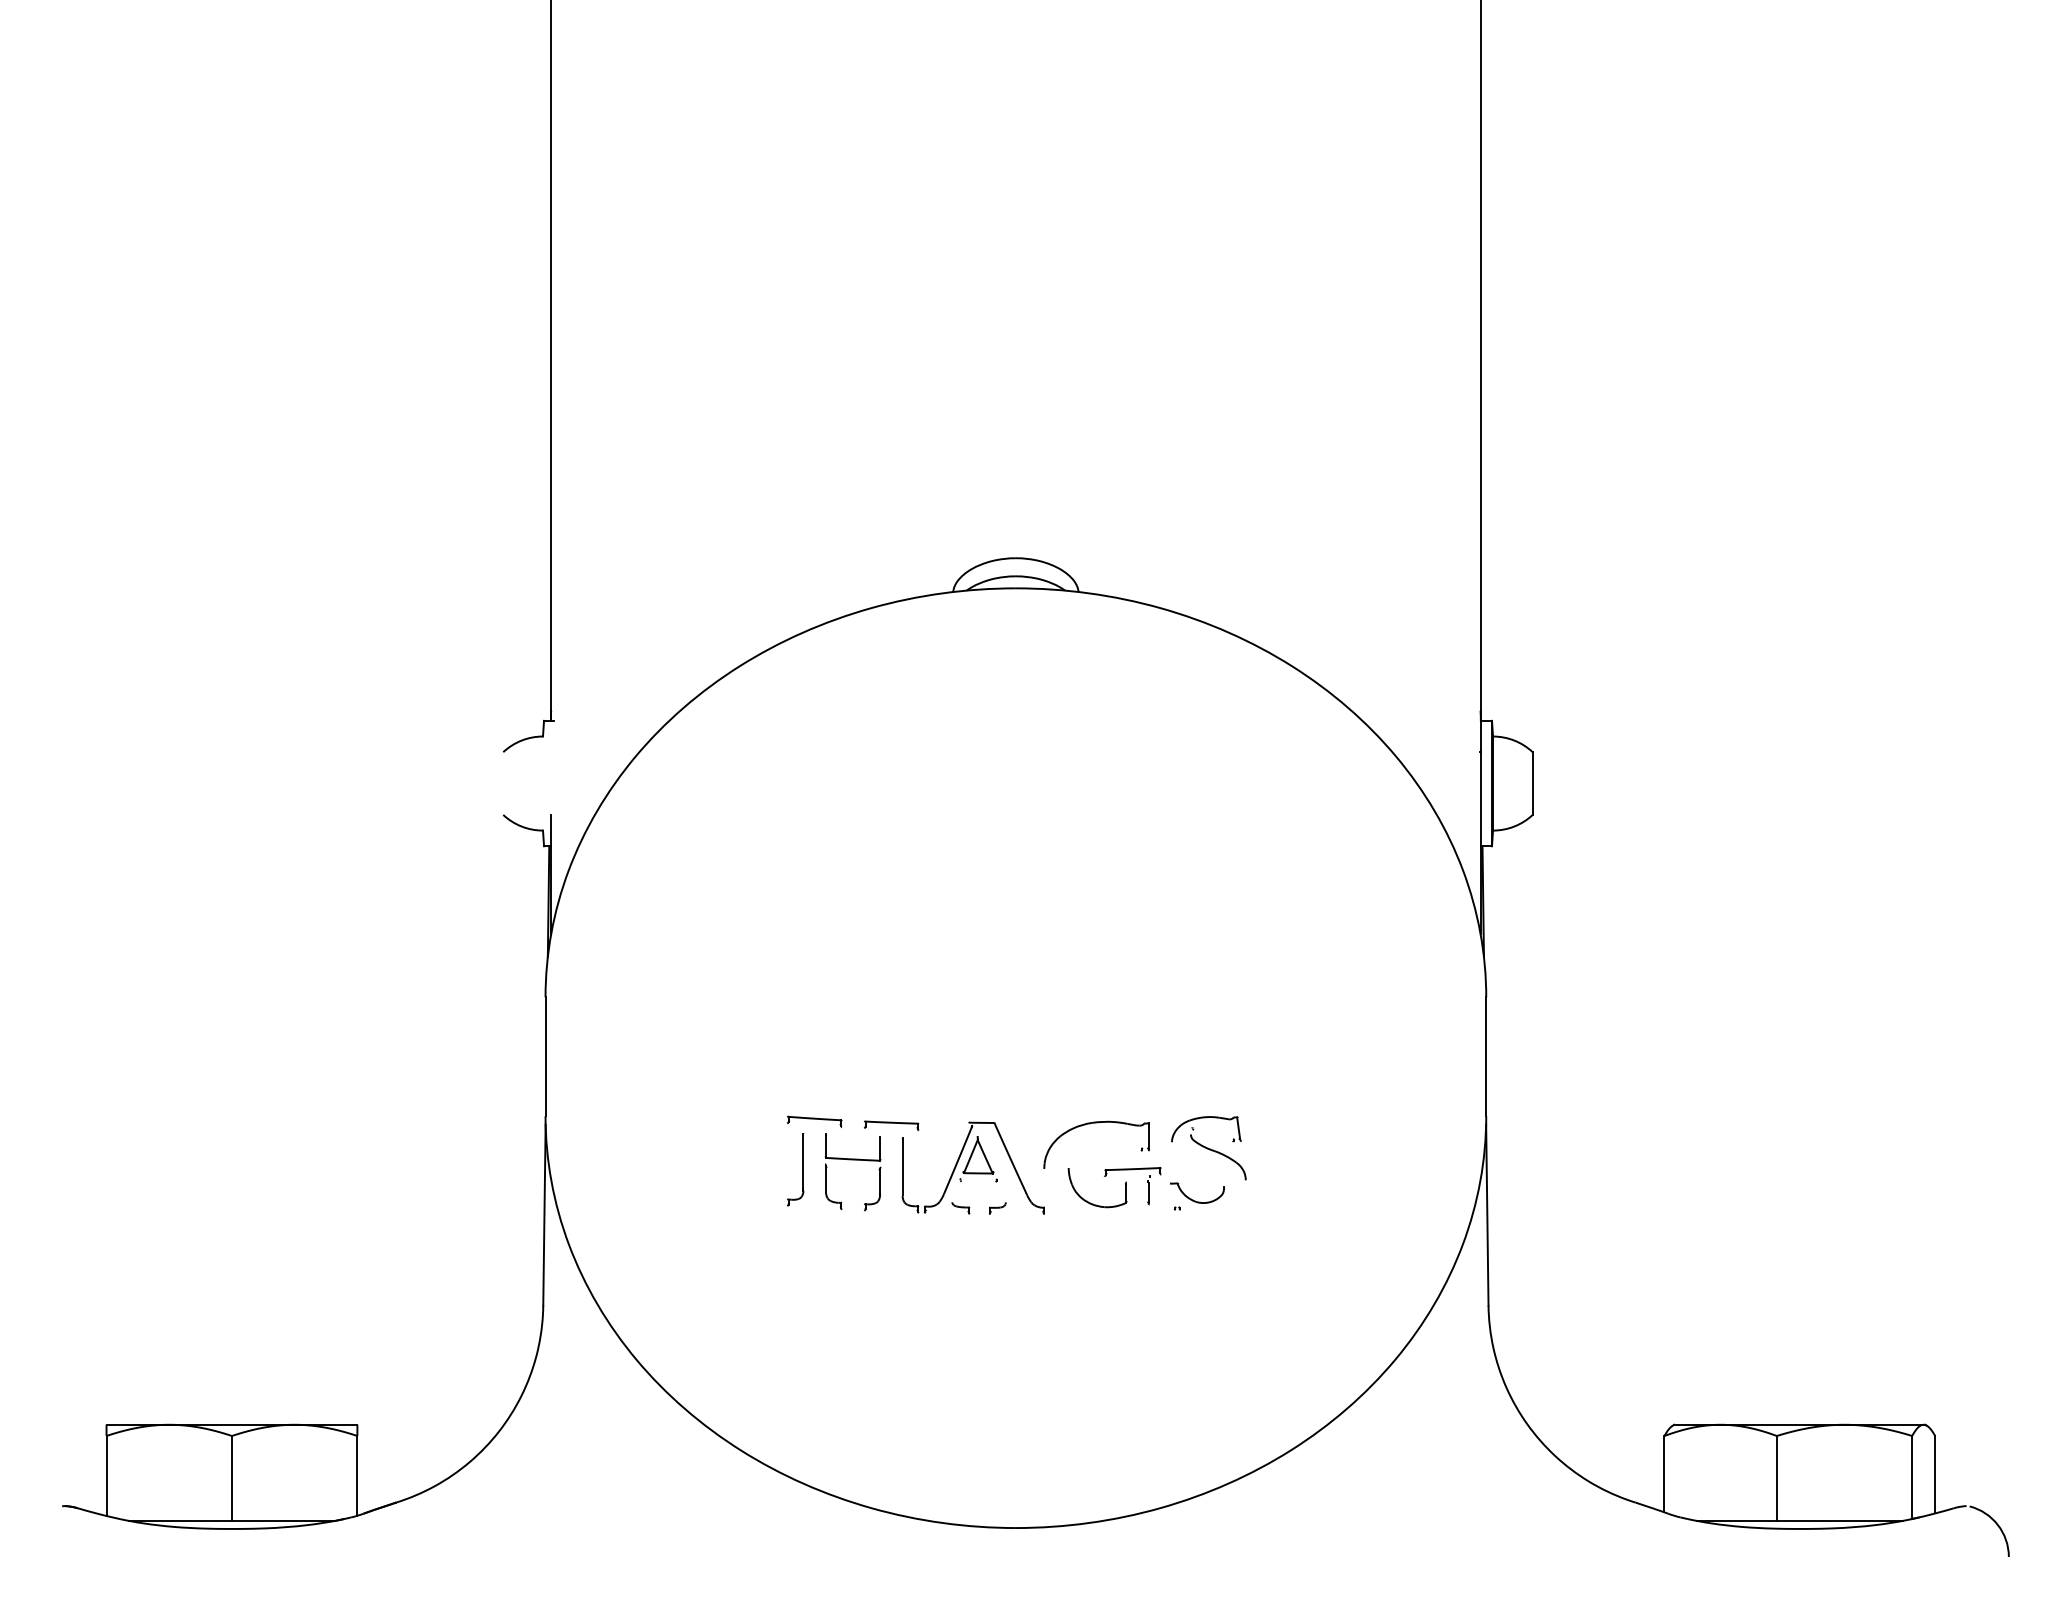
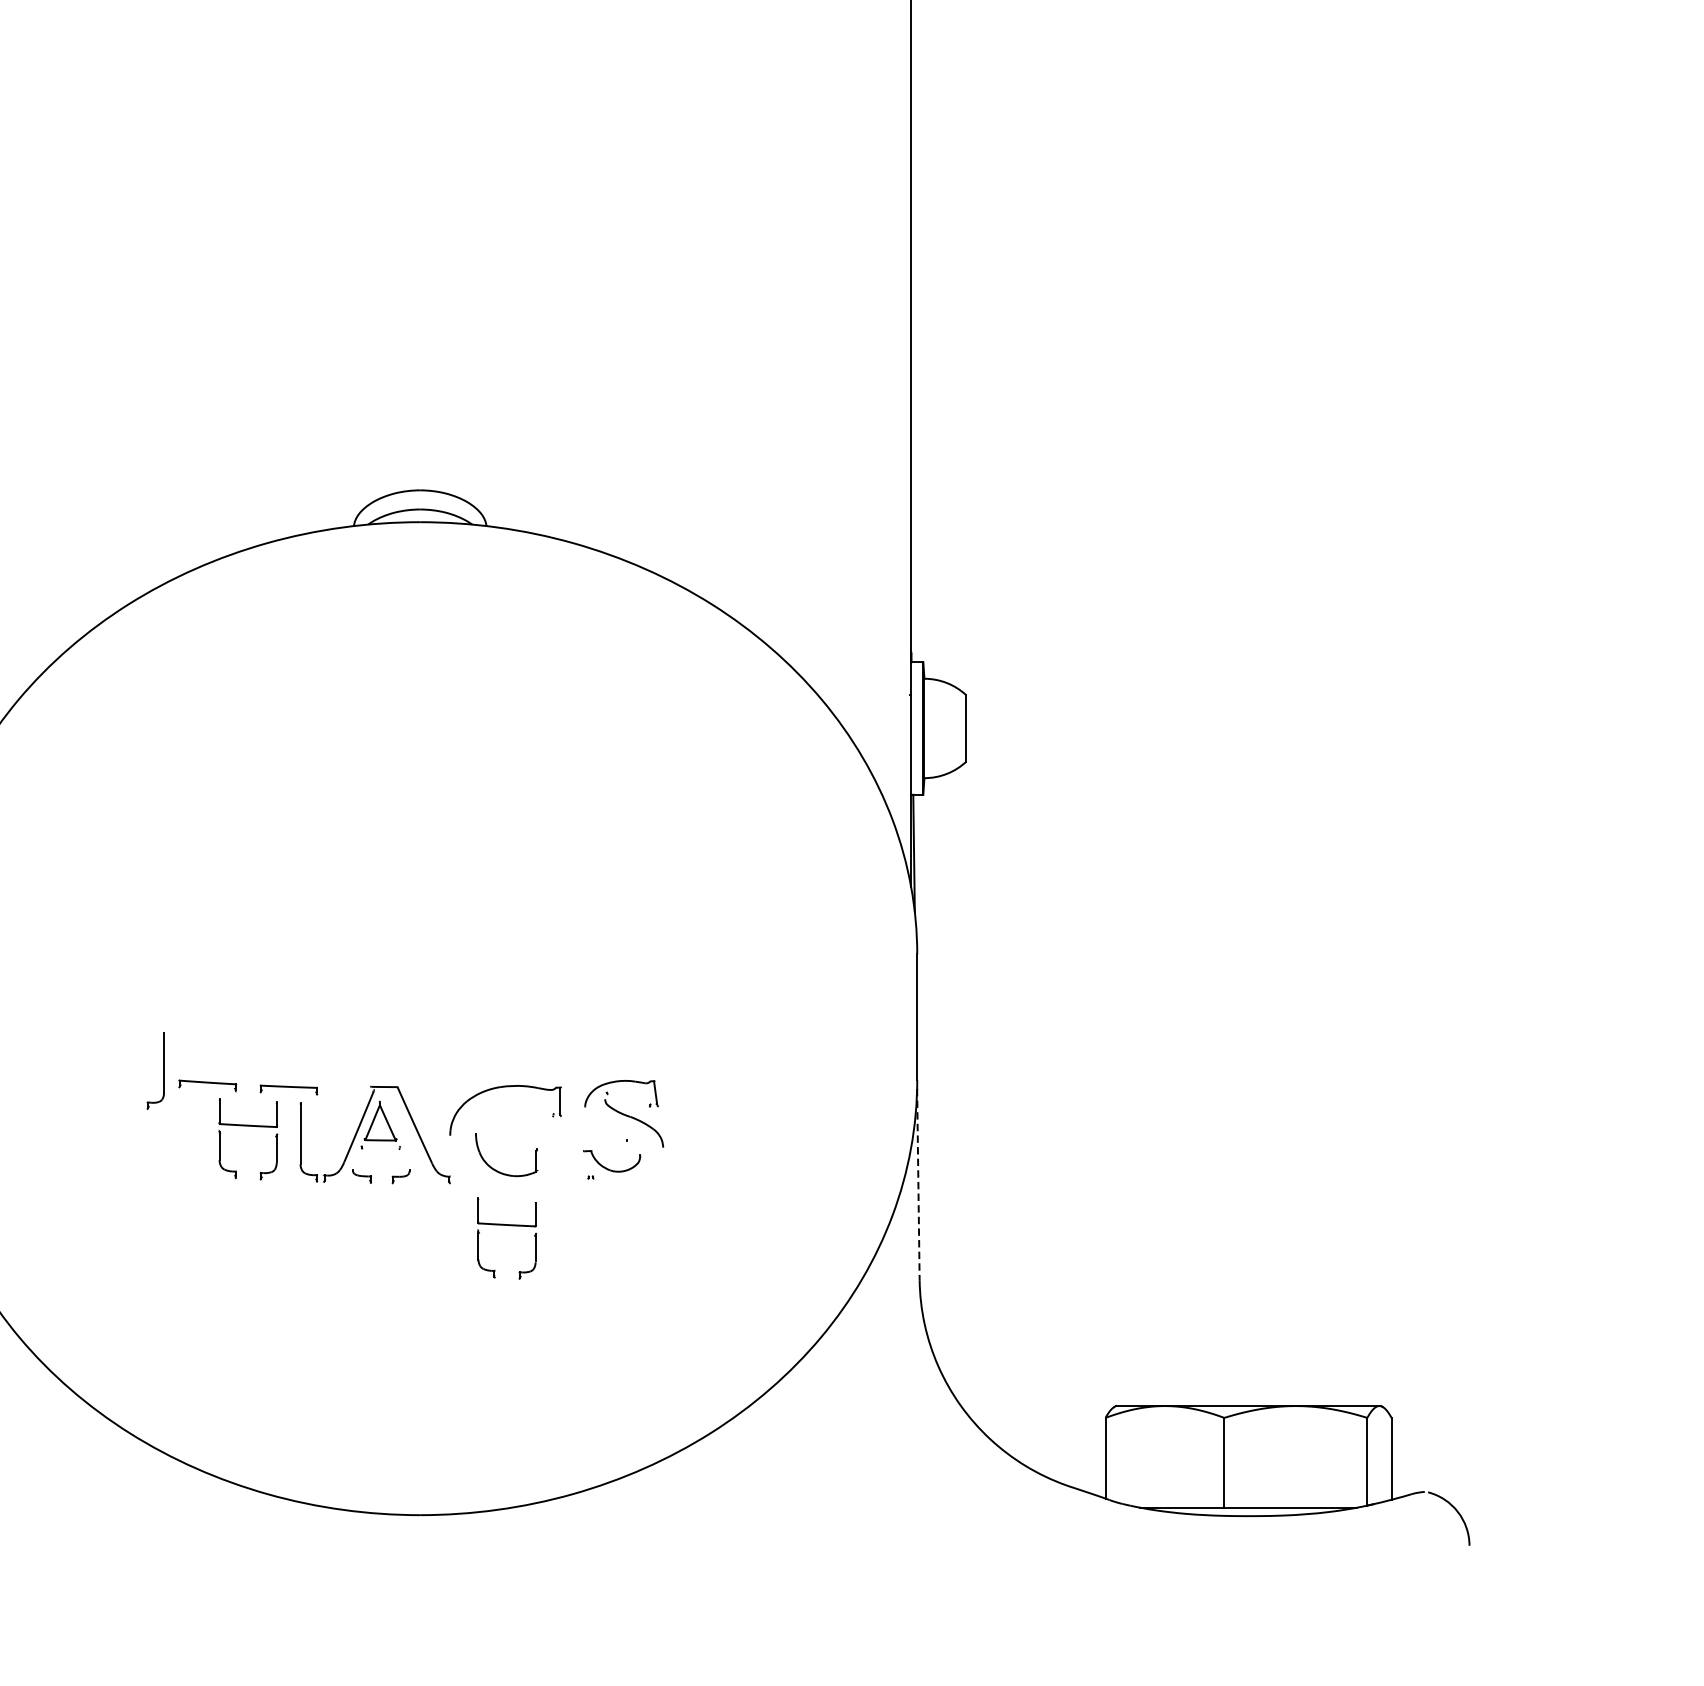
part: (802, 1169) -> (163, 1070), moved
part: (1147, 1182) -> (559, 1150), removed
line: (1487, 1215) -> (918, 1184), solid -> dashed
part: (1097, 1254) -> (506, 1226), added

